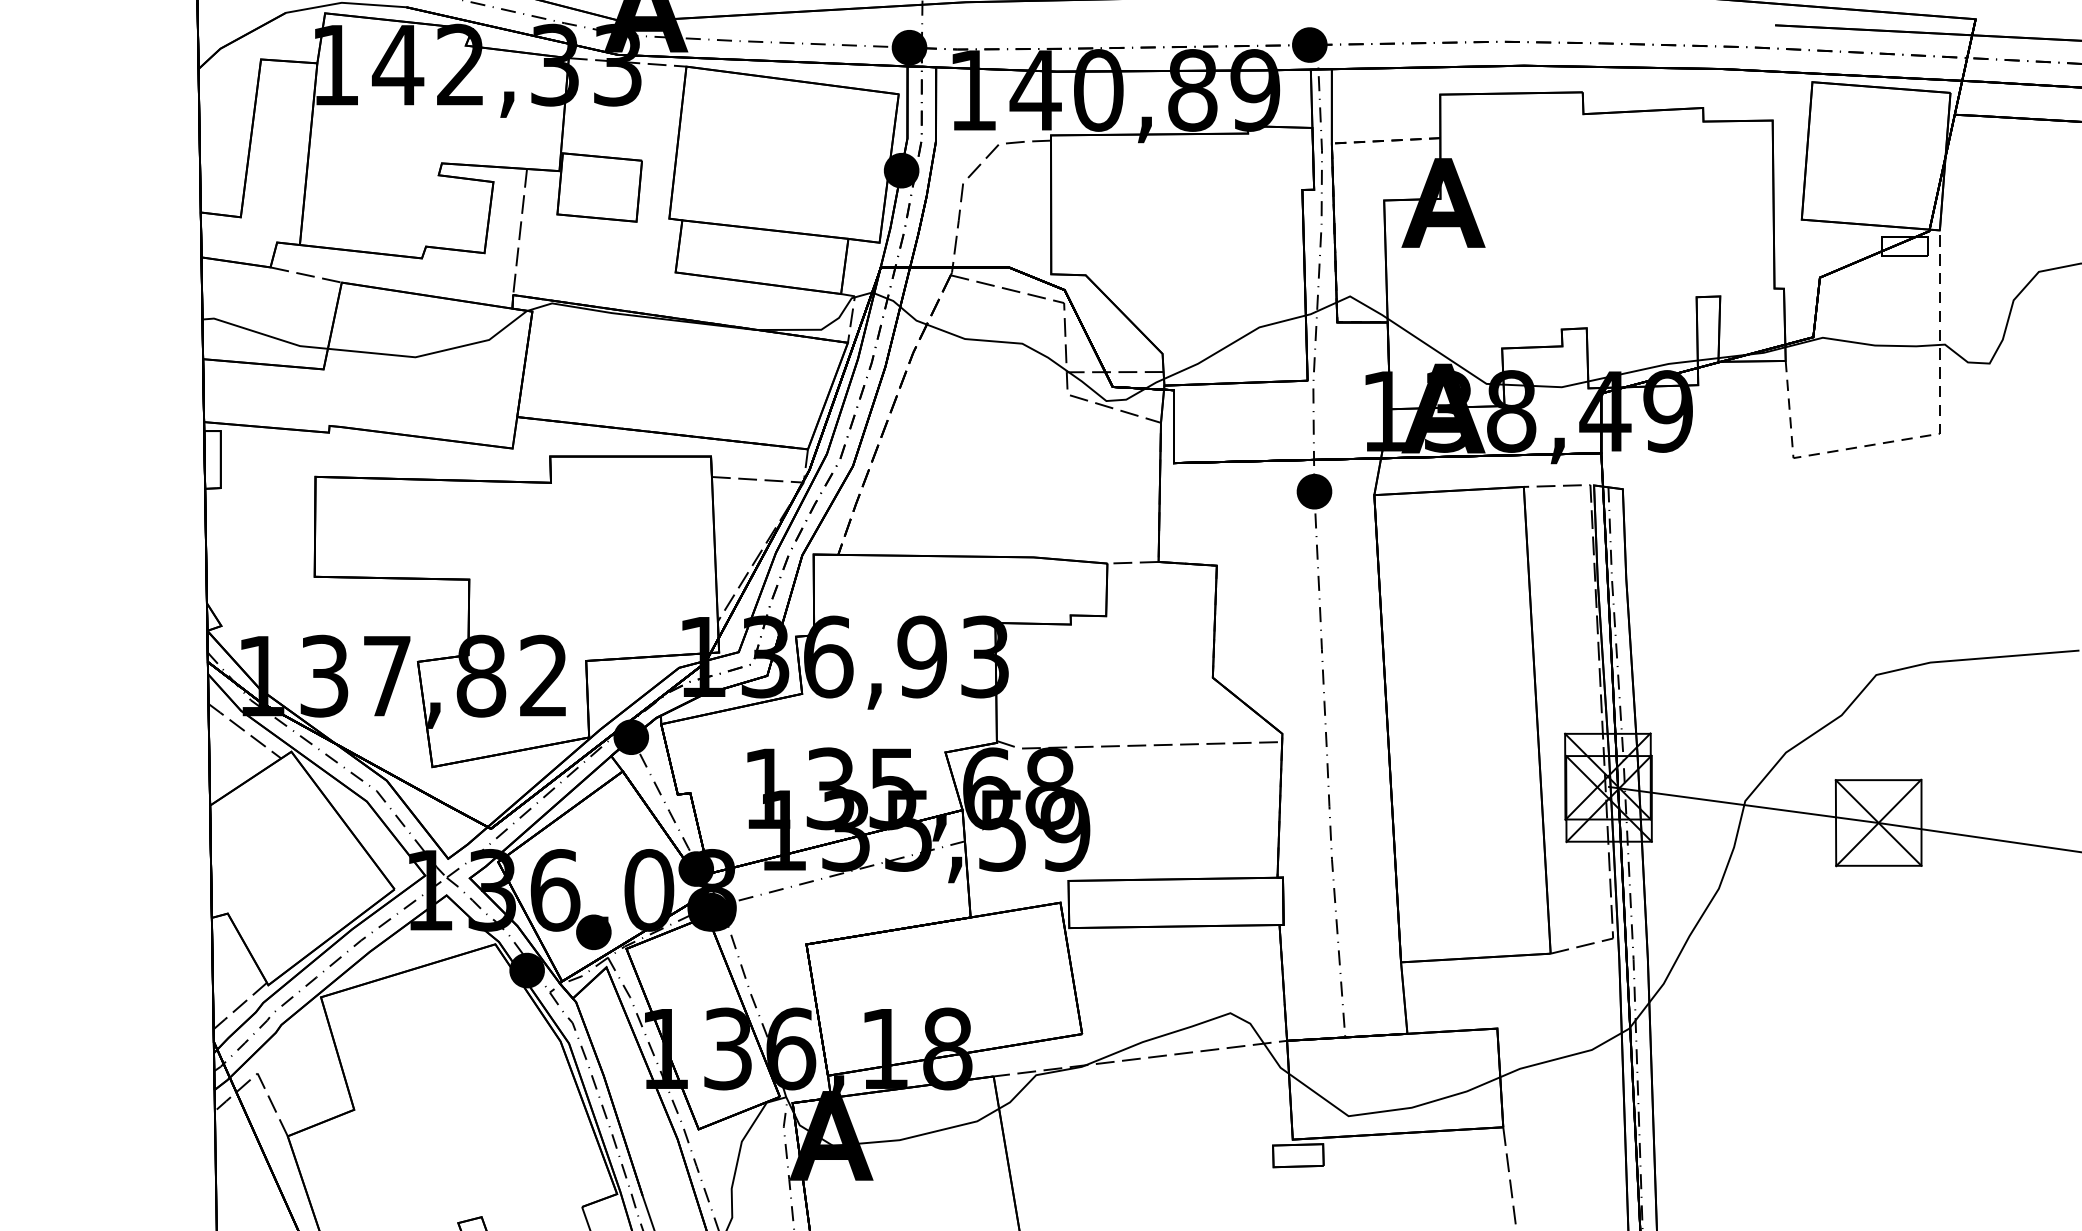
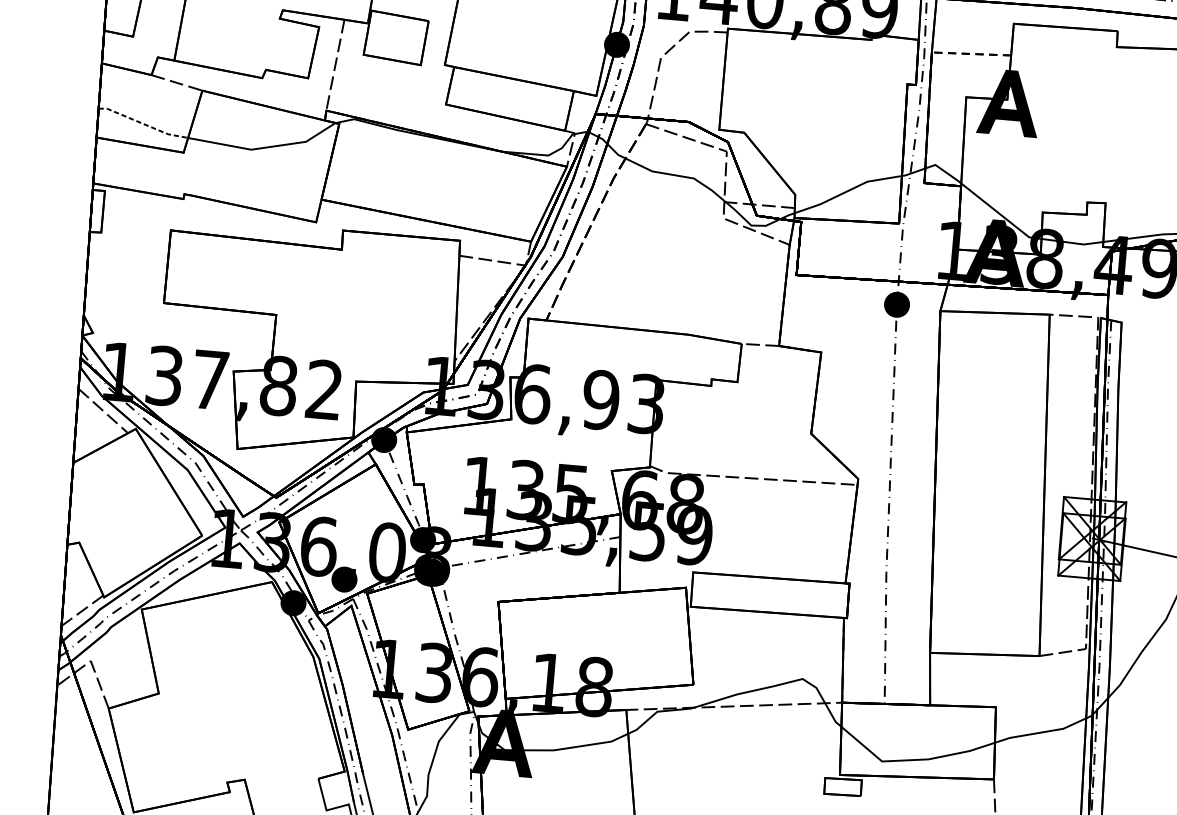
line: (265, 334) -> (143, 123), solid -> dashed

